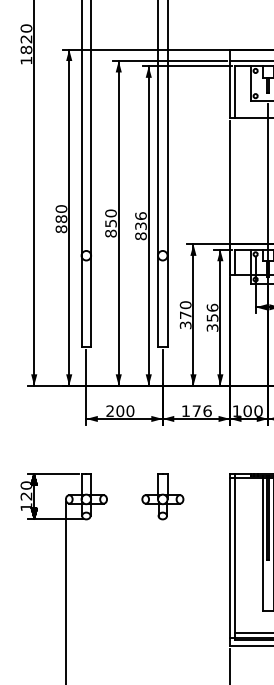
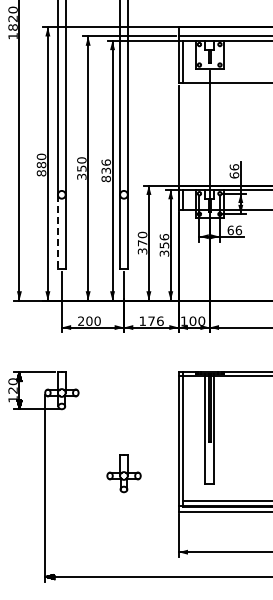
text: (110, 233) -> (81, 176), 850 -> 350
line: (81, 302) -> (57, 232), solid -> dashed
part: (162, 496) -> (123, 473), moved

